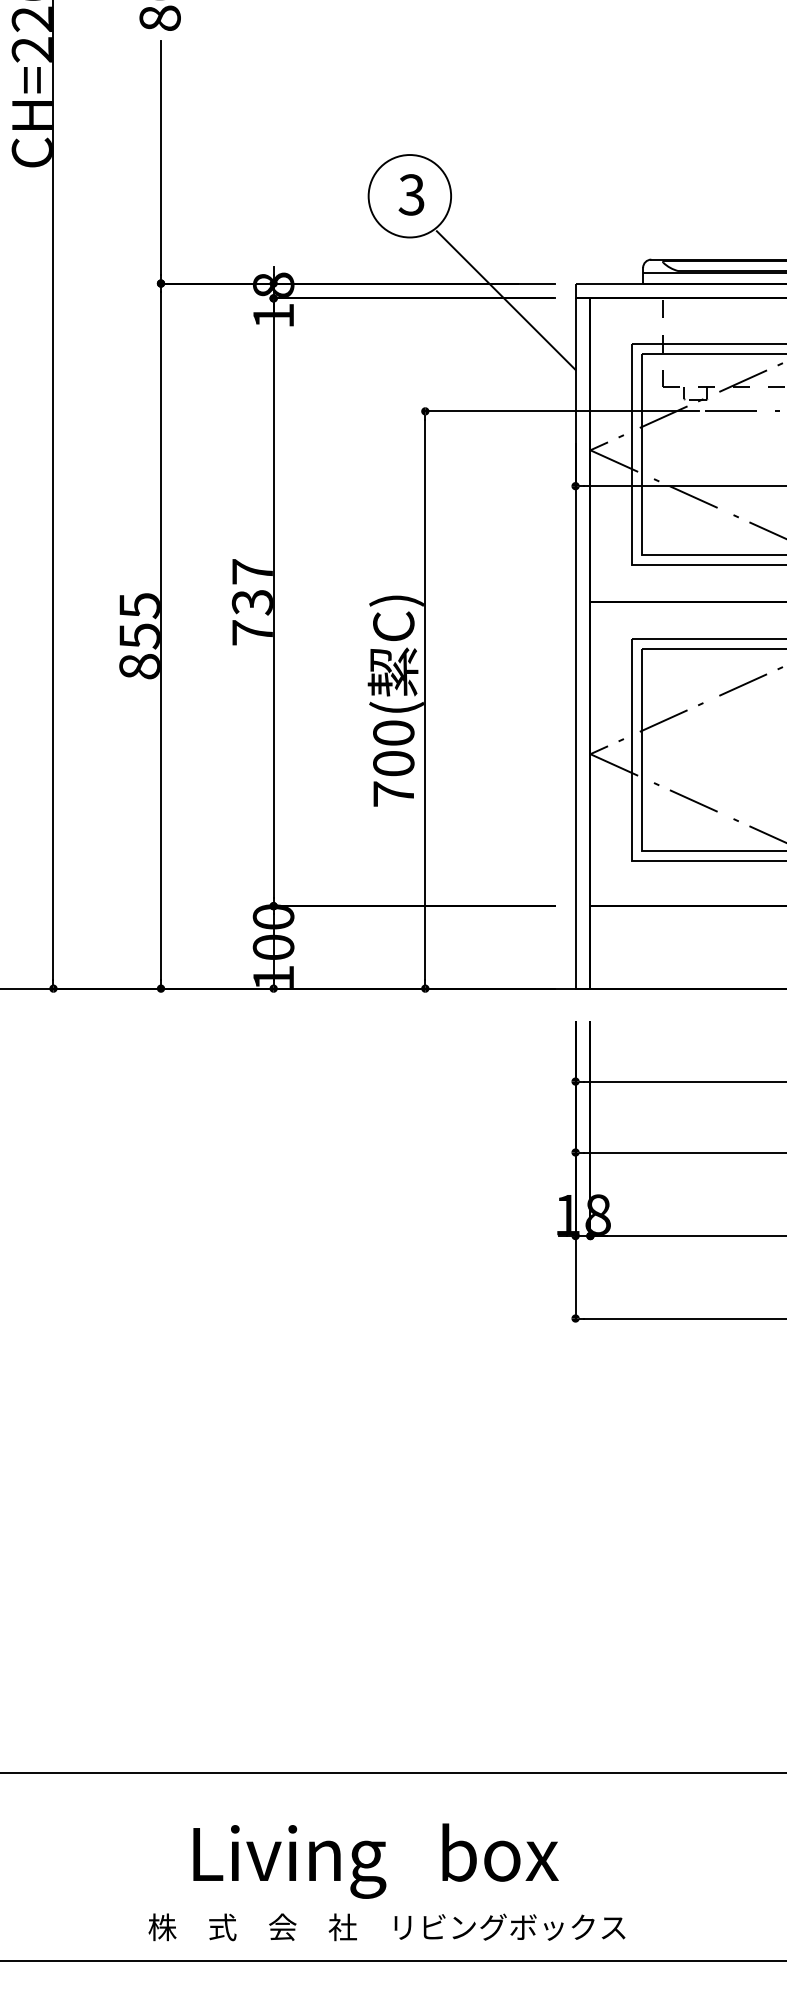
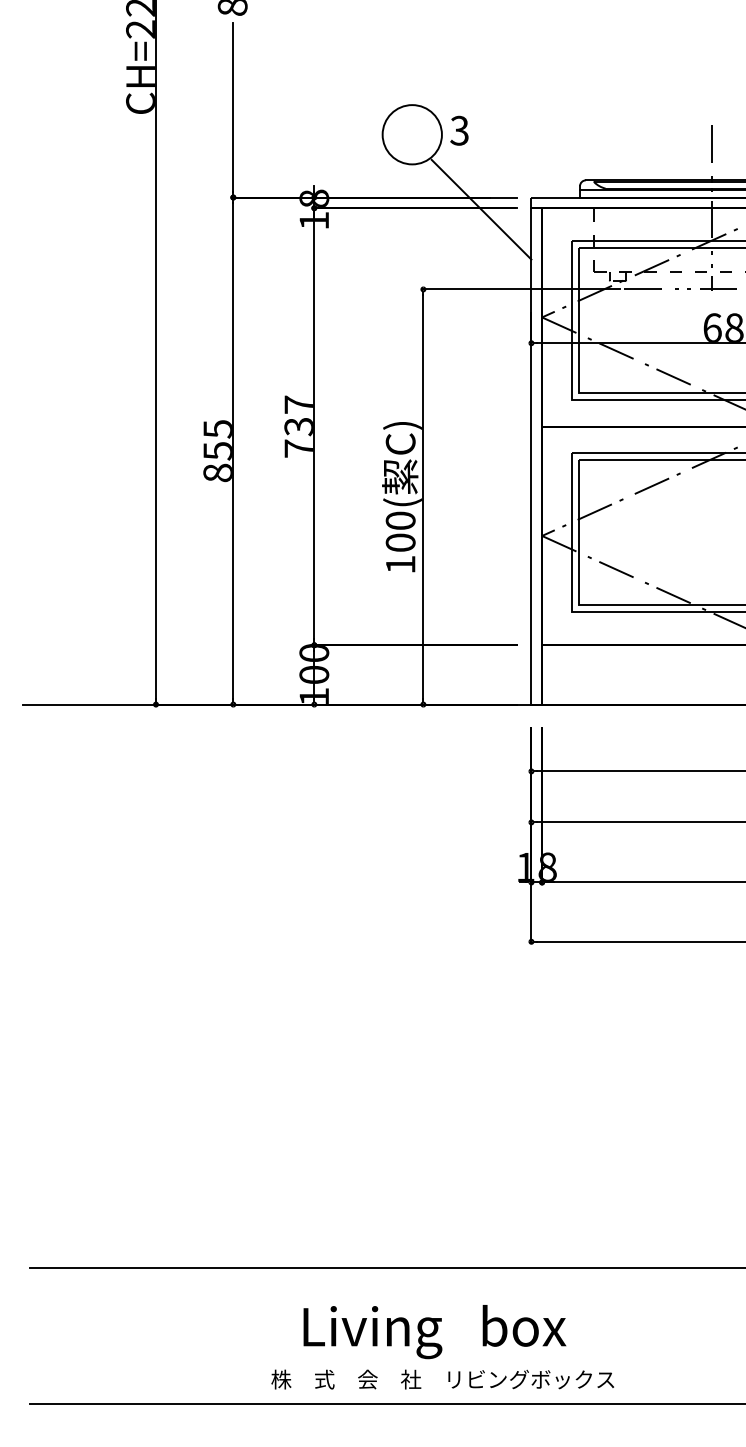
text: (411, 194) -> (459, 130), moved
text: (393, 793) -> (400, 564), 700( -> 100(
text: (386, 1882) -> (442, 1347), moved

